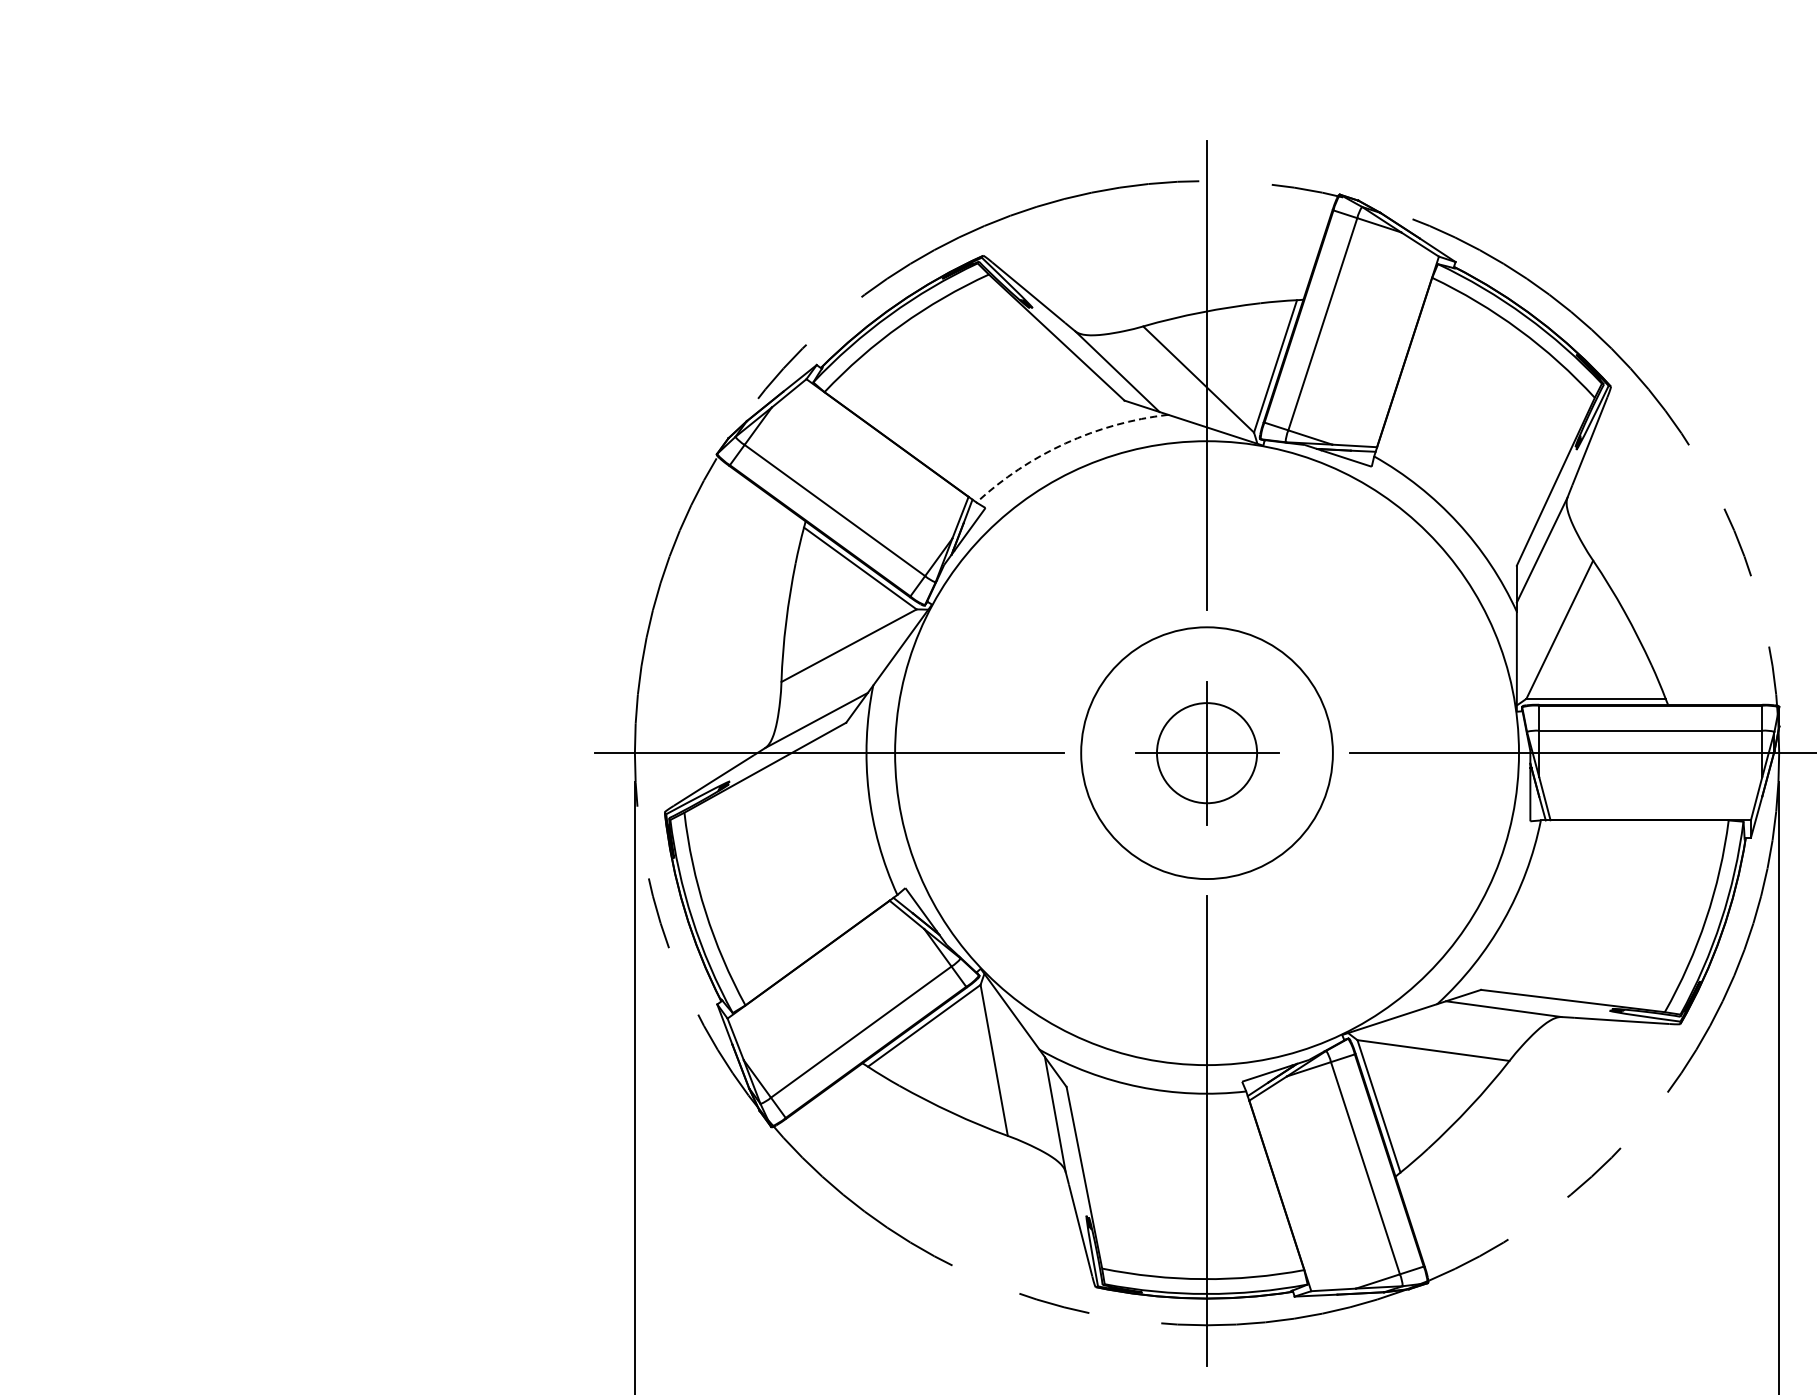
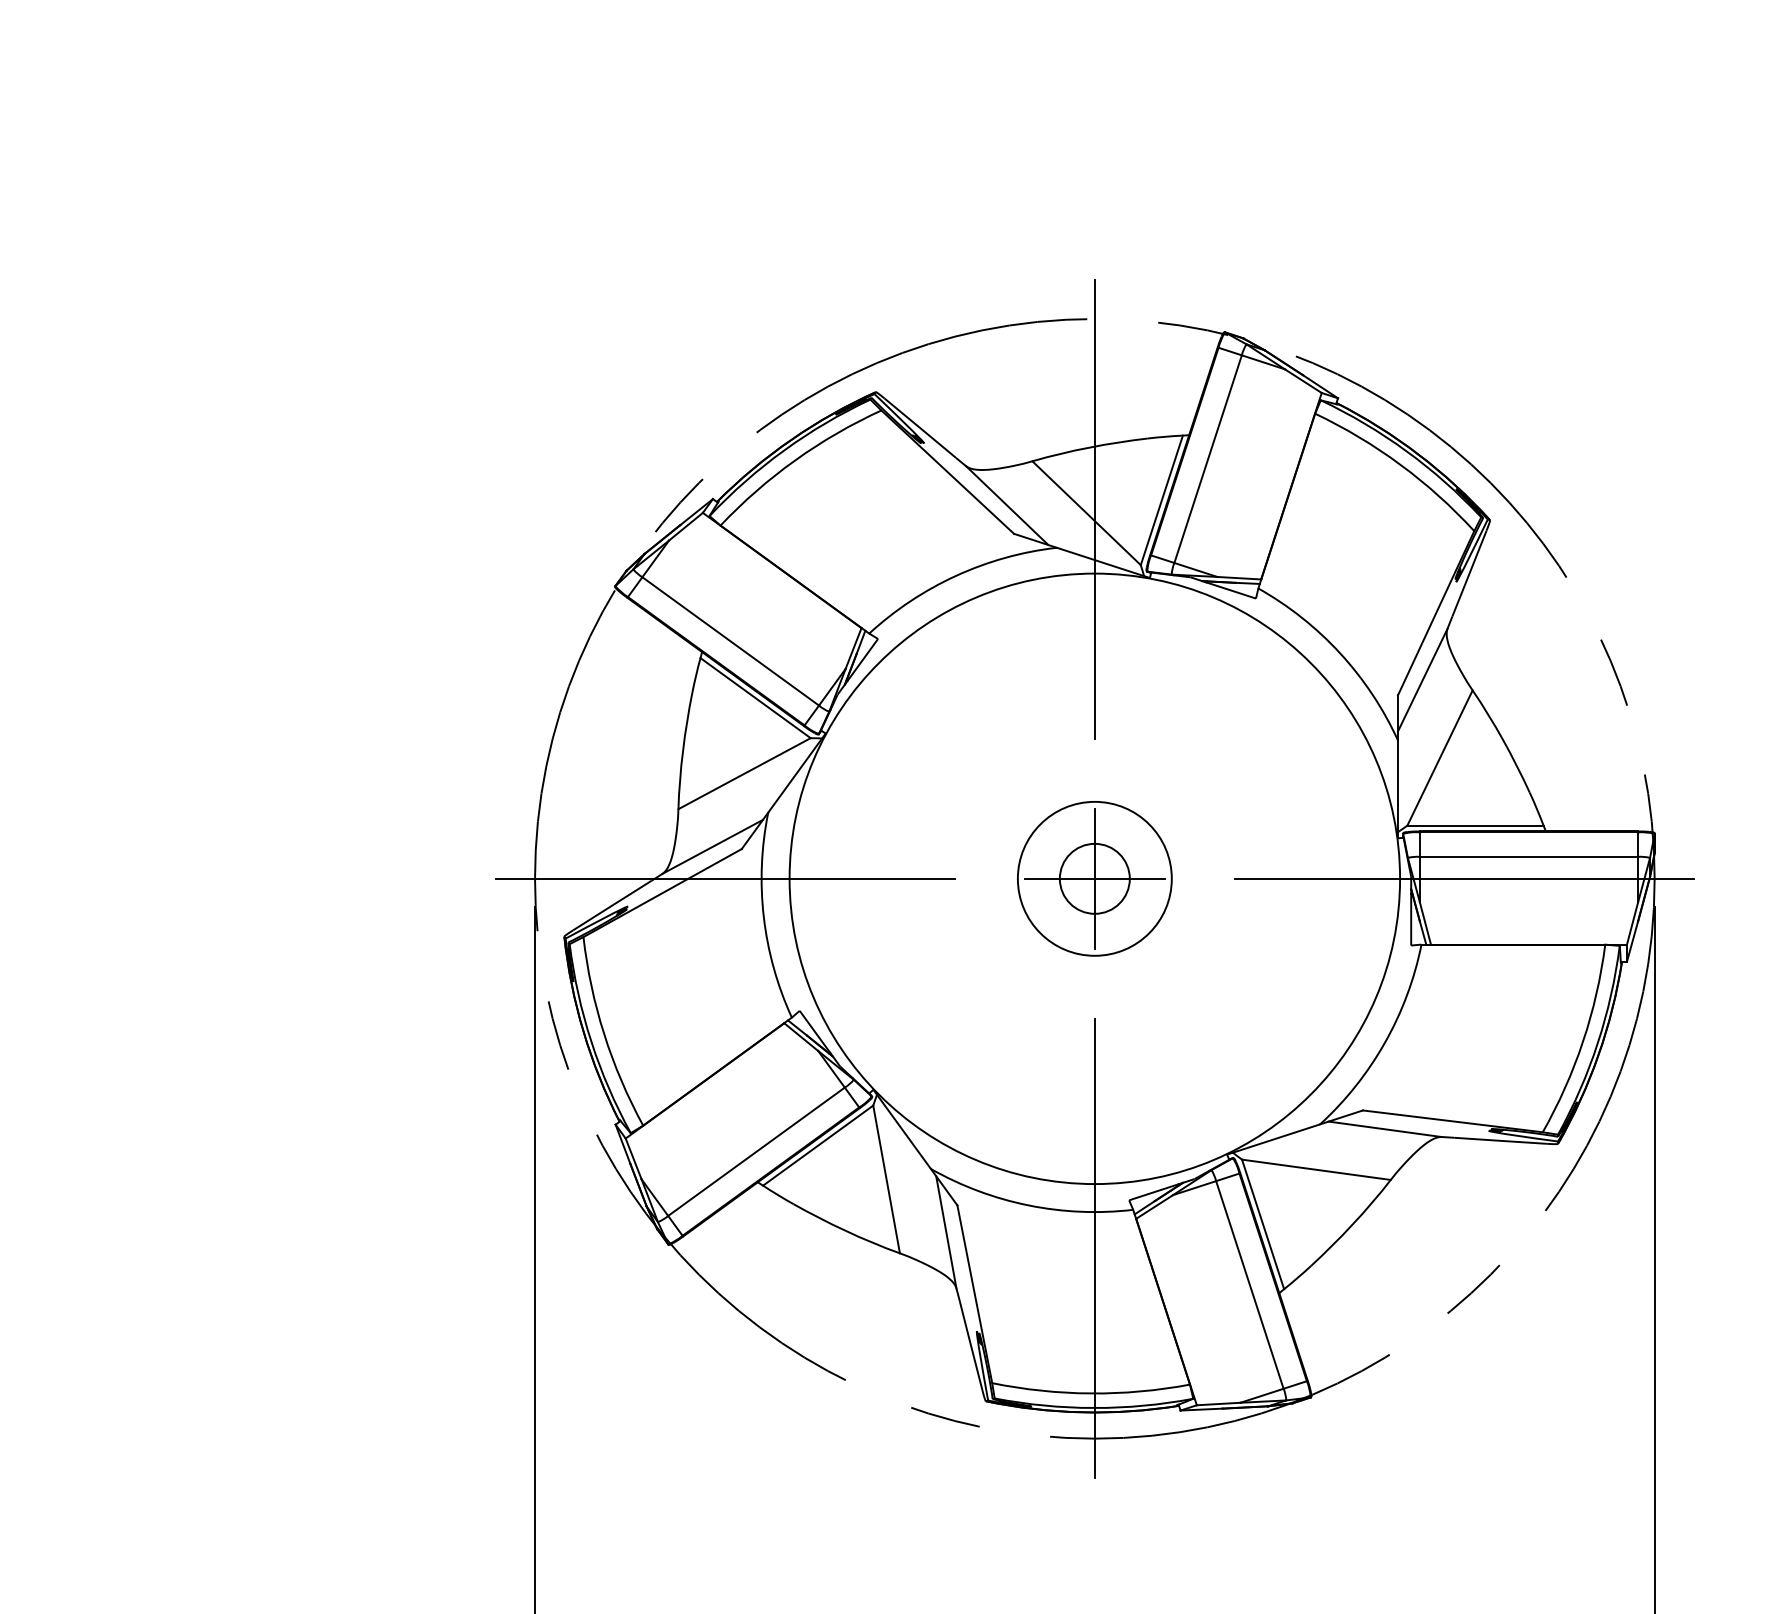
arc: (1065, 443) -> (956, 575), dashed -> solid
circle: (1206, 752) -> (1094, 878), size x0.62
circle: (1206, 752) -> (1094, 878), size x0.71

